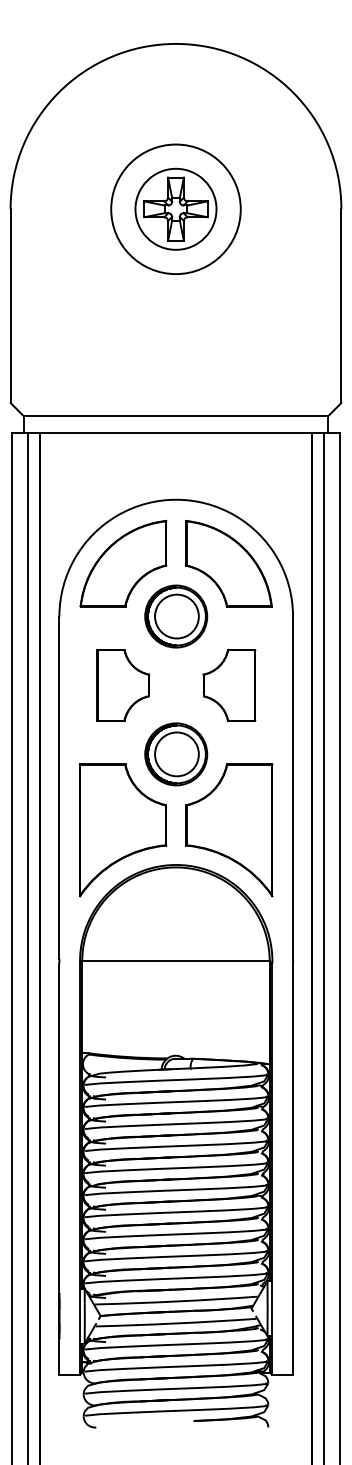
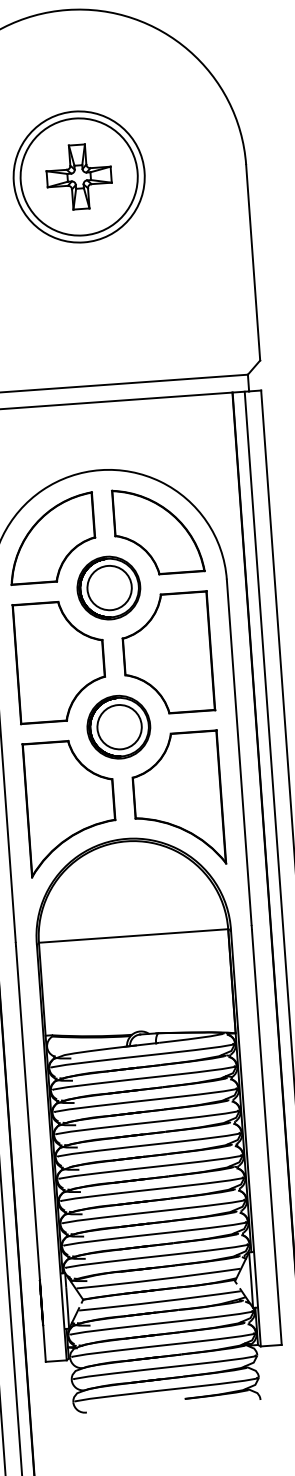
circle: (175, 209) -> (78, 177), size x1.43
part: (123, 685) -> (60, 661), size x1.67
part: (229, 685) -> (167, 653), size x1.67

